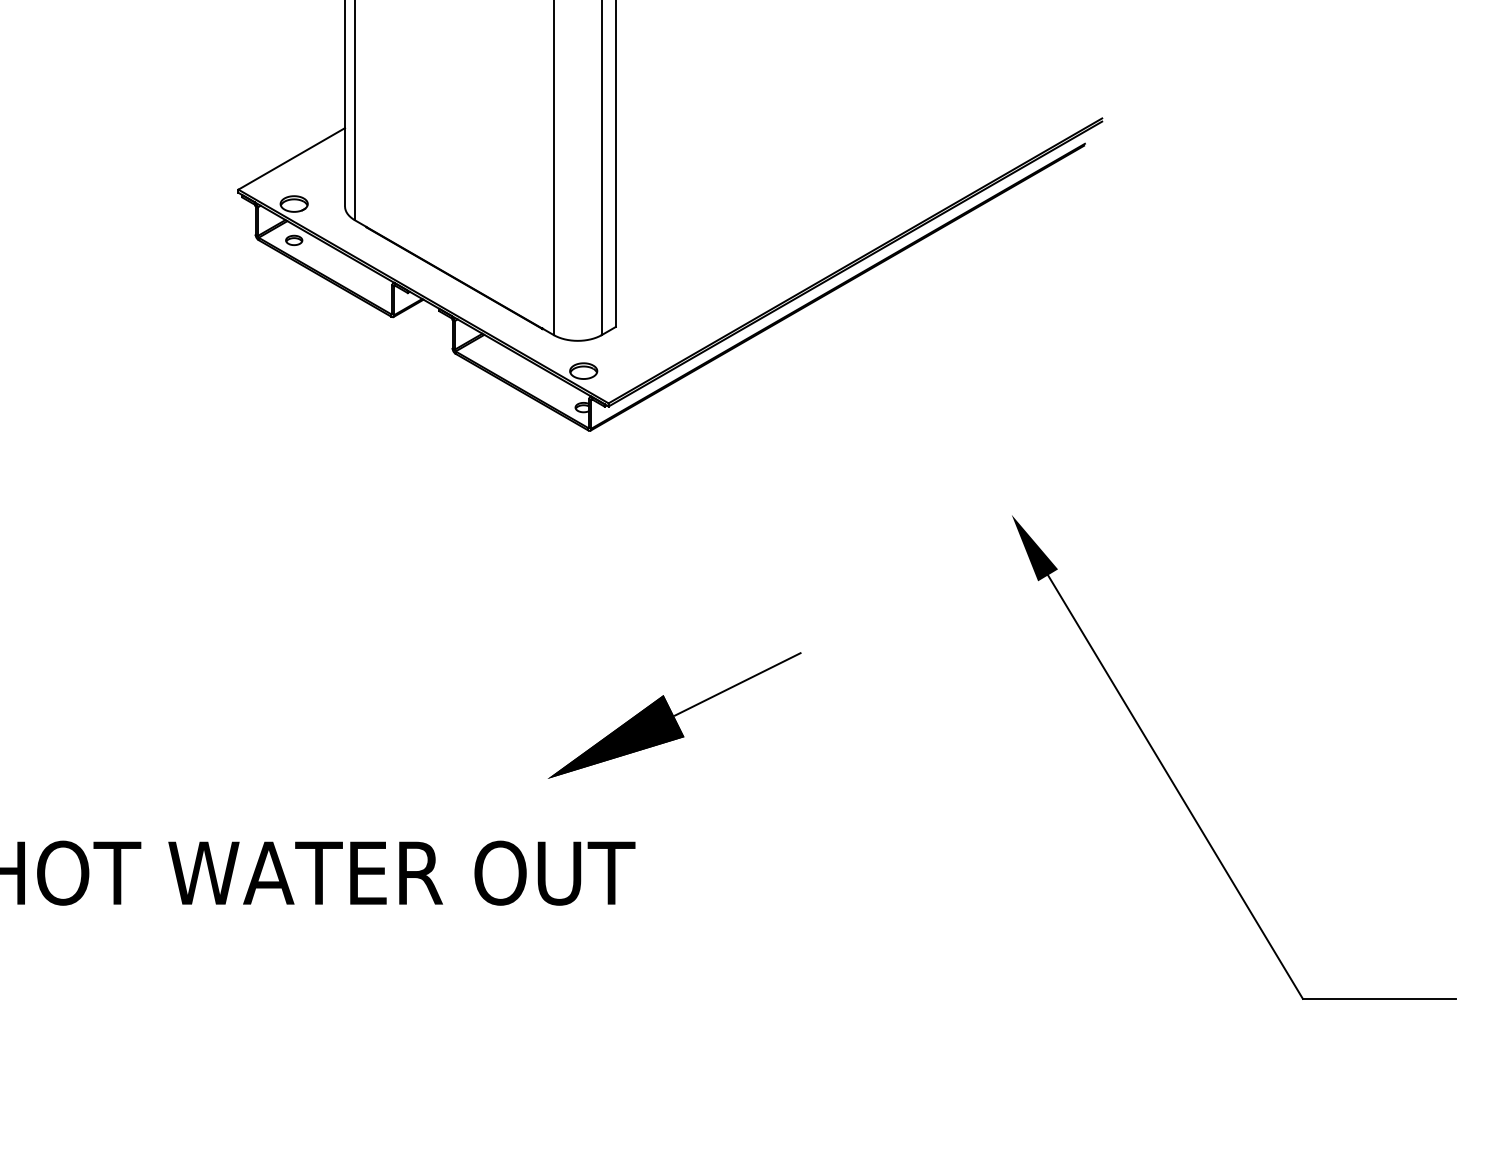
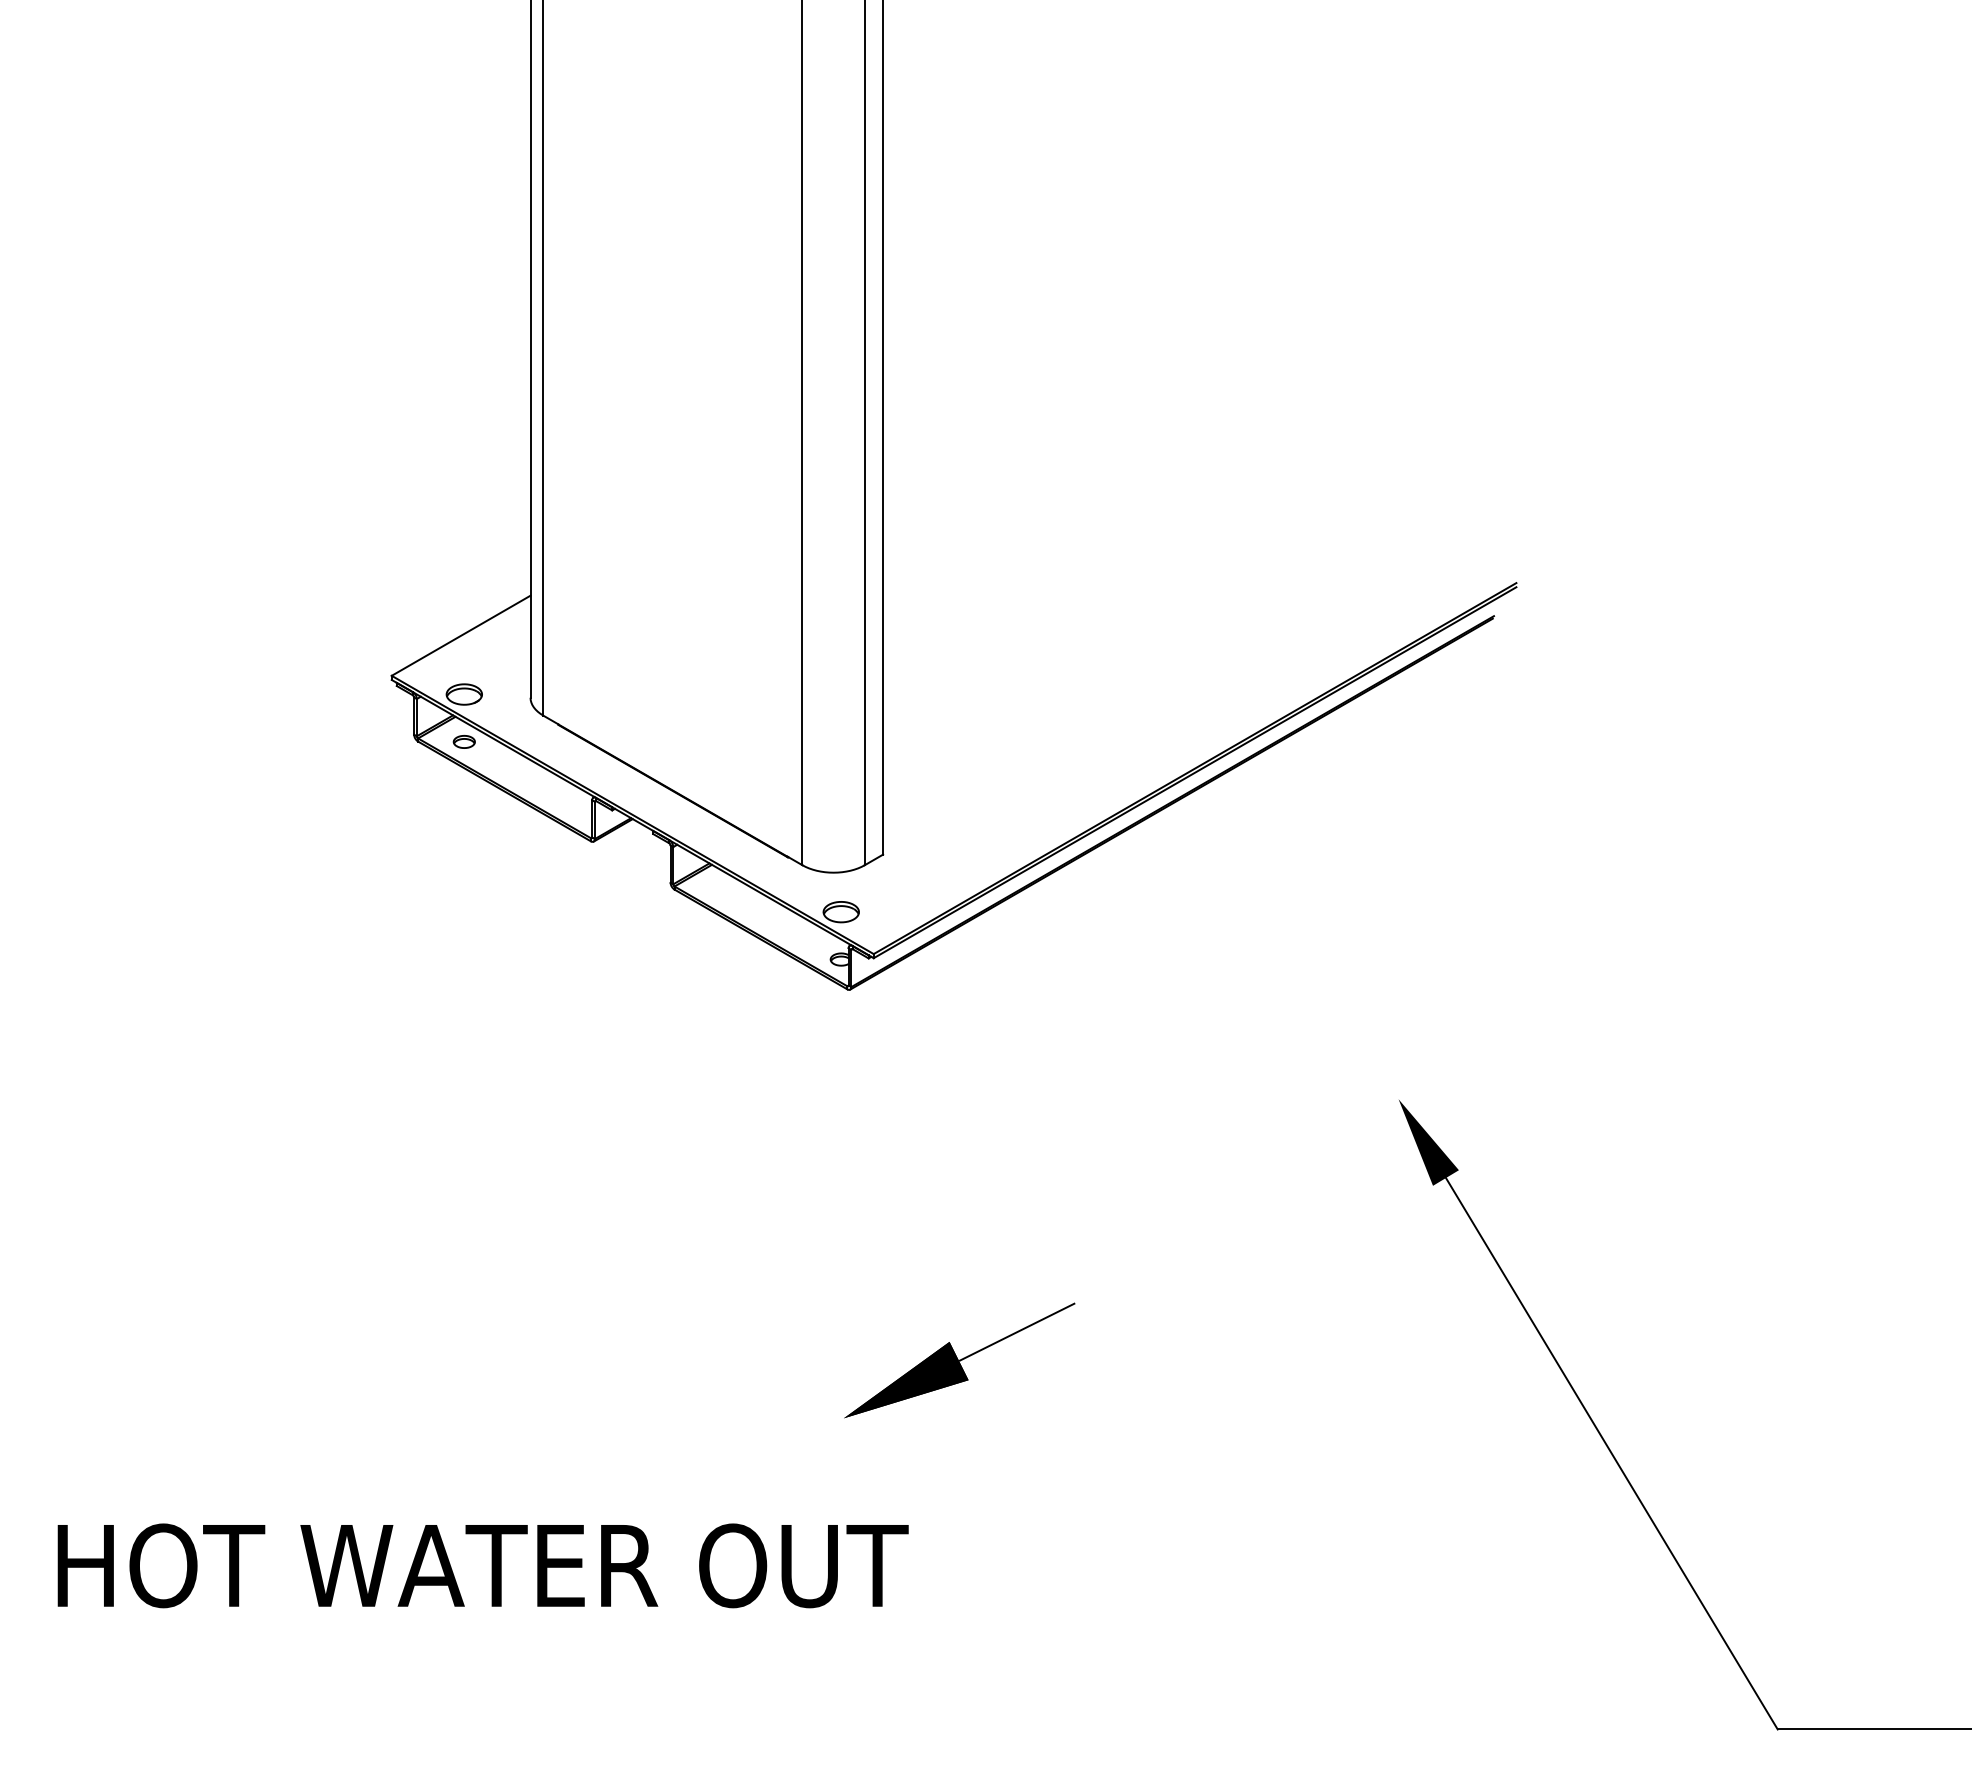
part: (674, 715) -> (959, 1360), size x0.7

